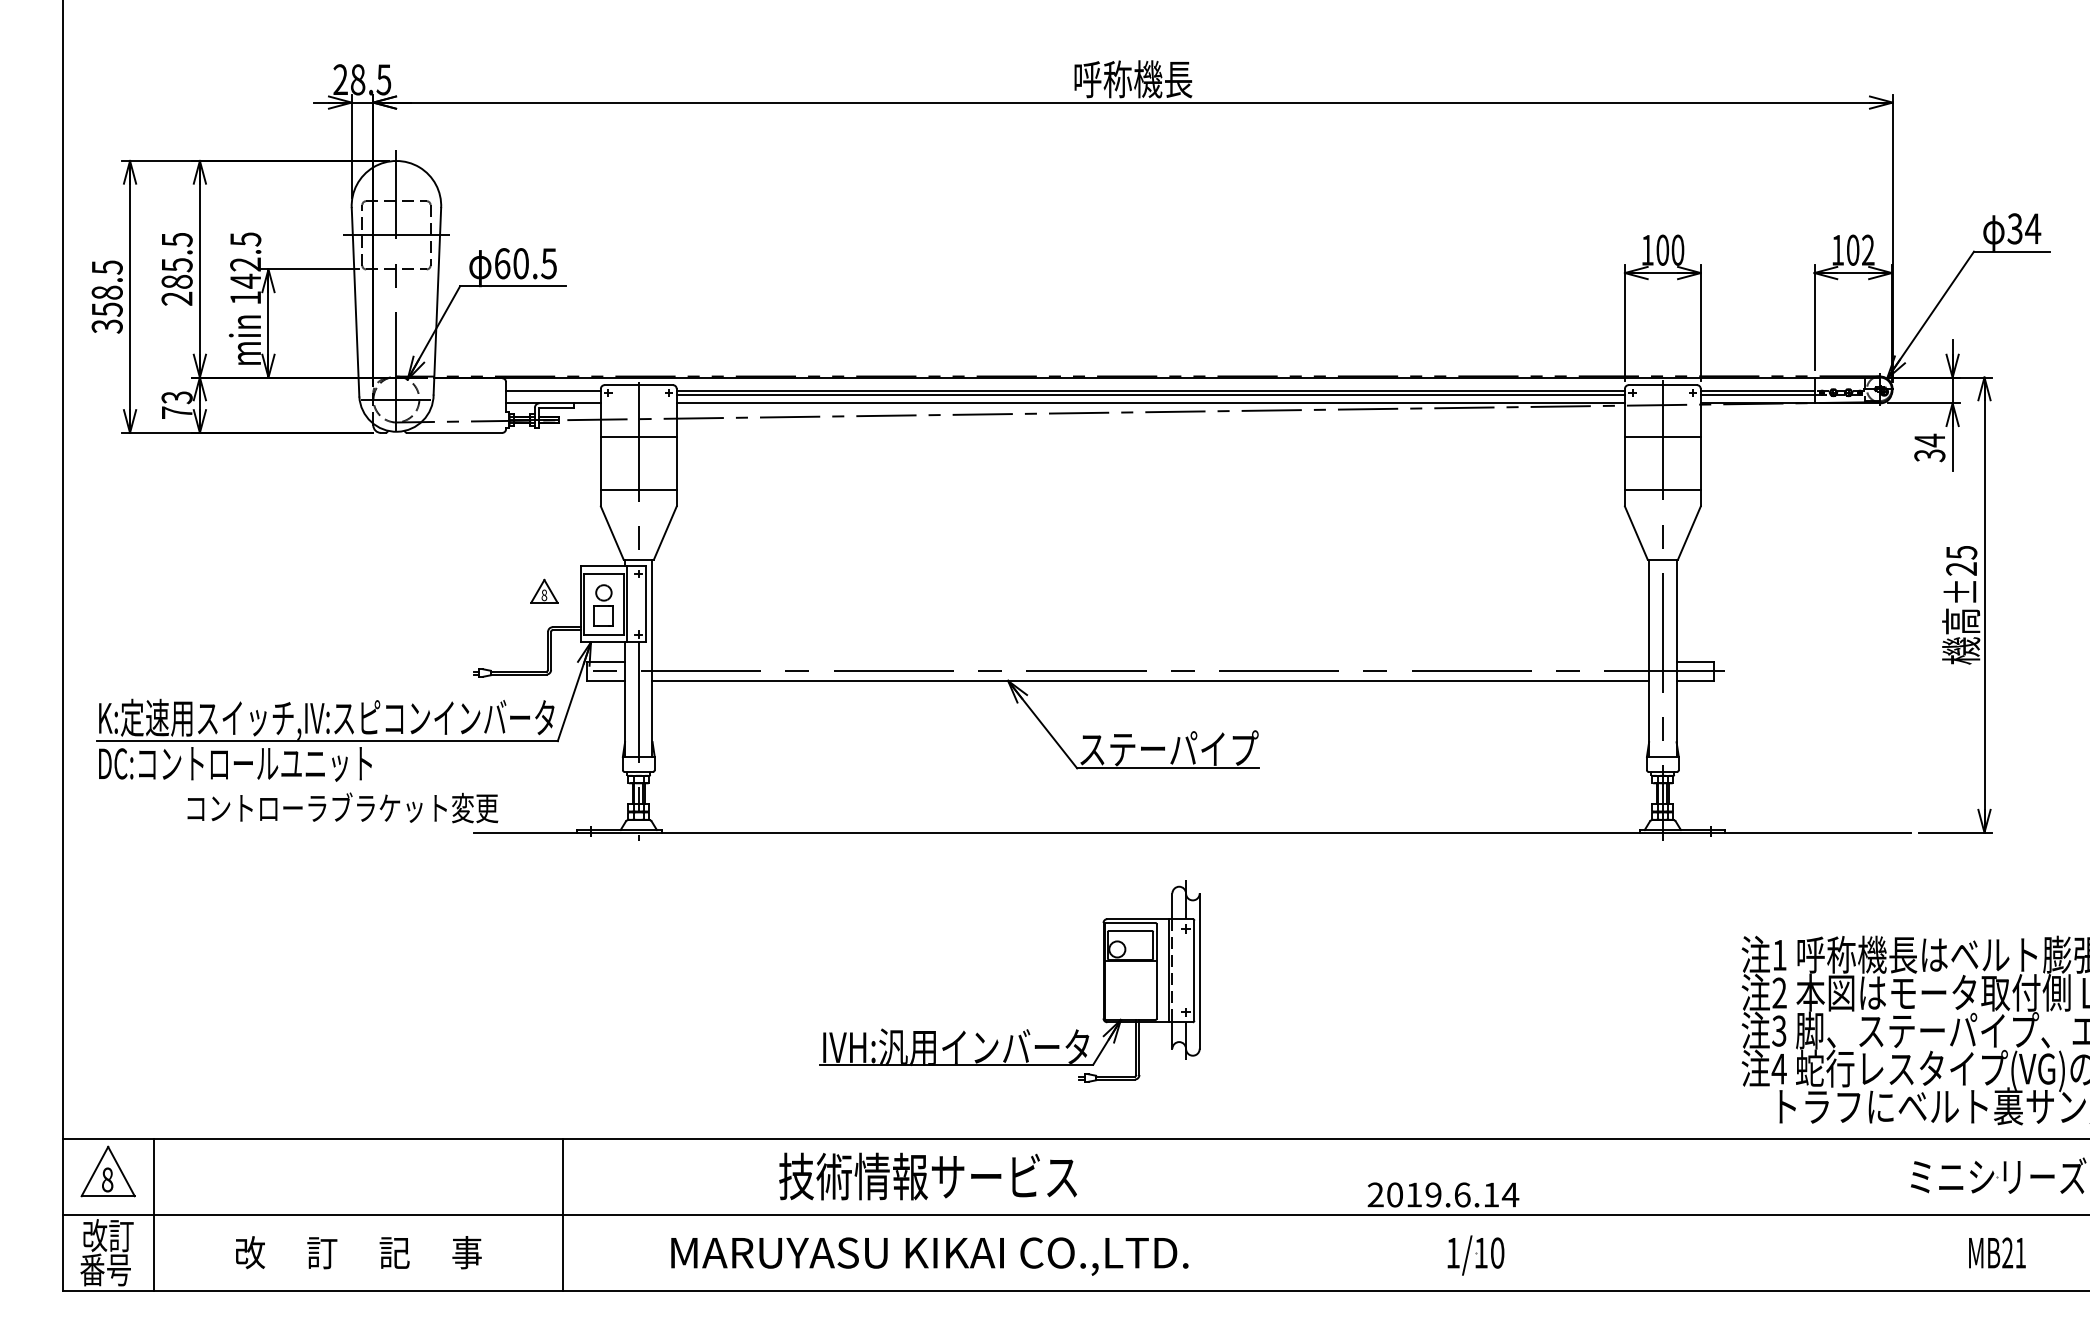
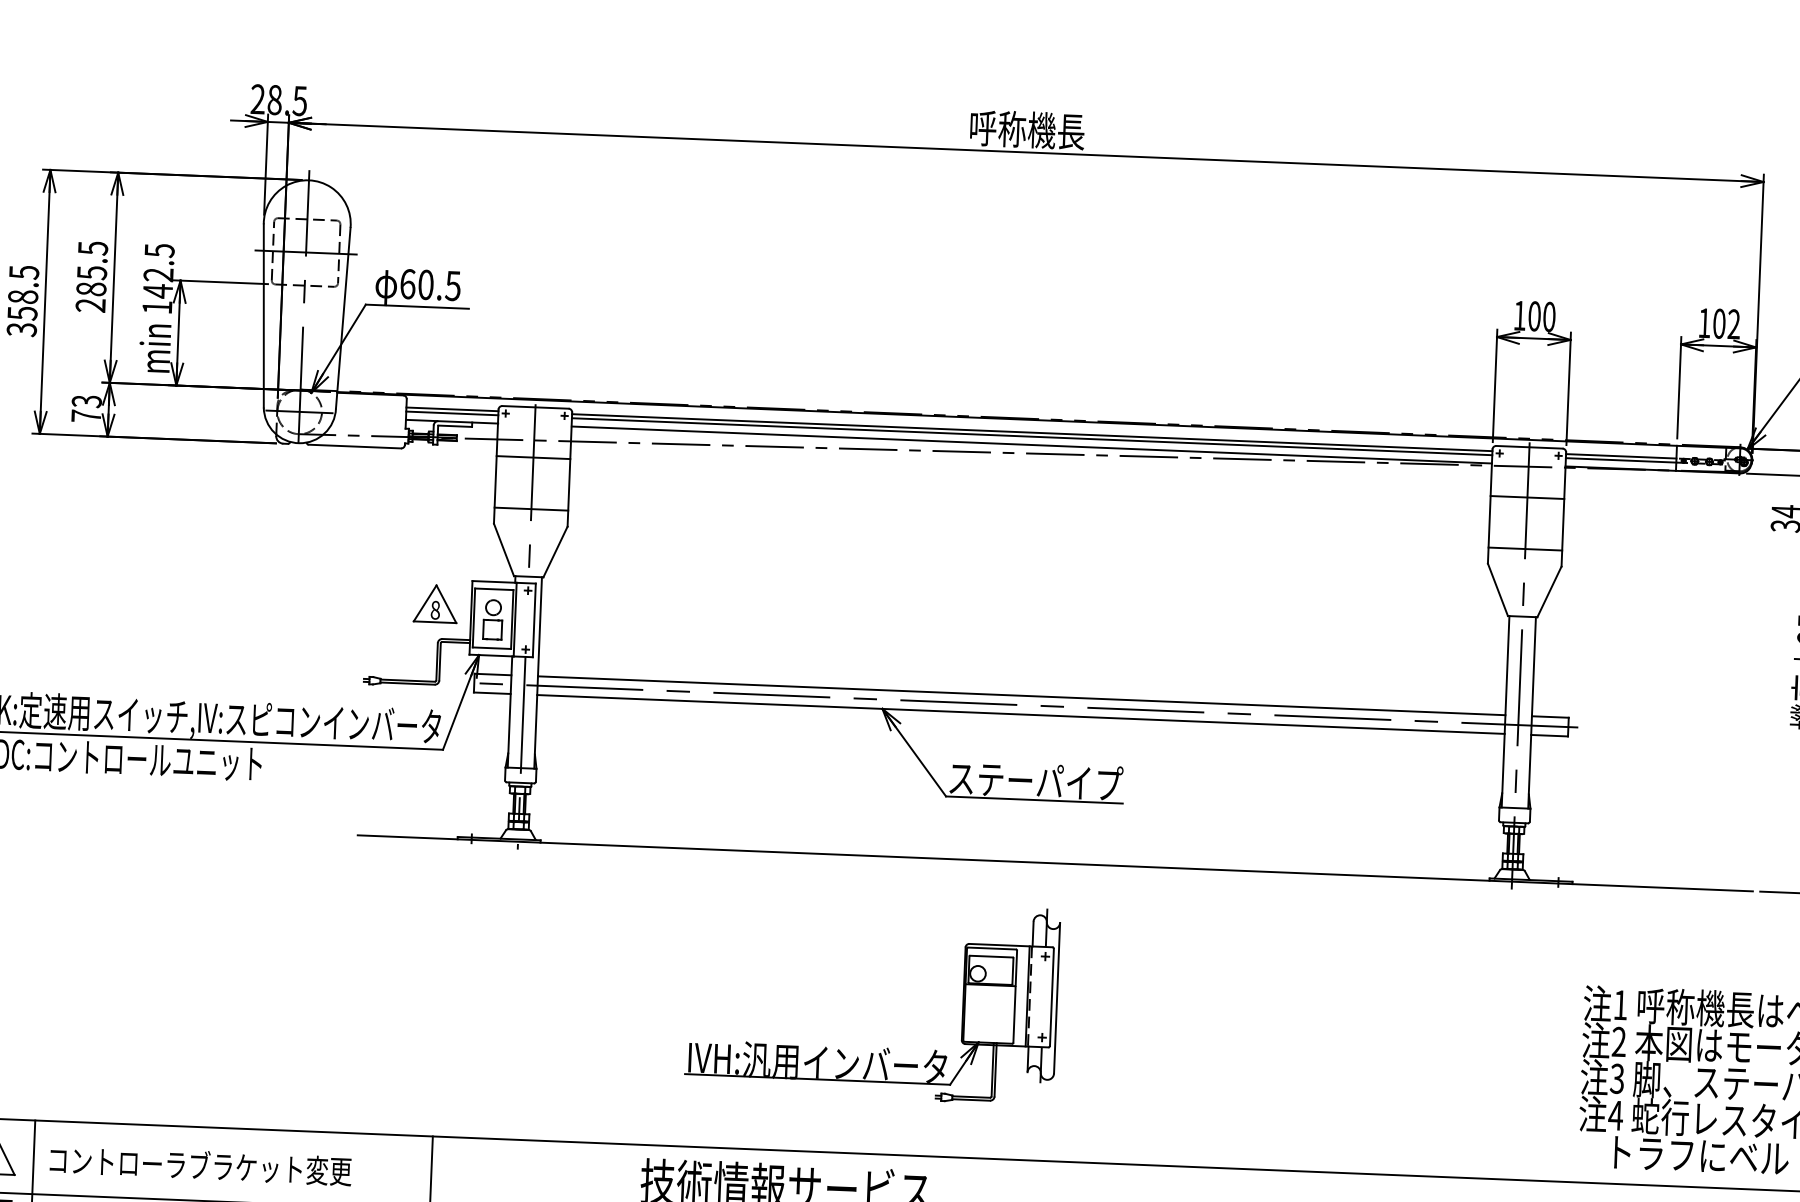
line: (553, 394) -> (452, 413), added
part: (544, 591) -> (435, 604), size x1.67
line: (1150, 661) -> (1021, 695), added
text: (342, 807) -> (200, 1165), moved

